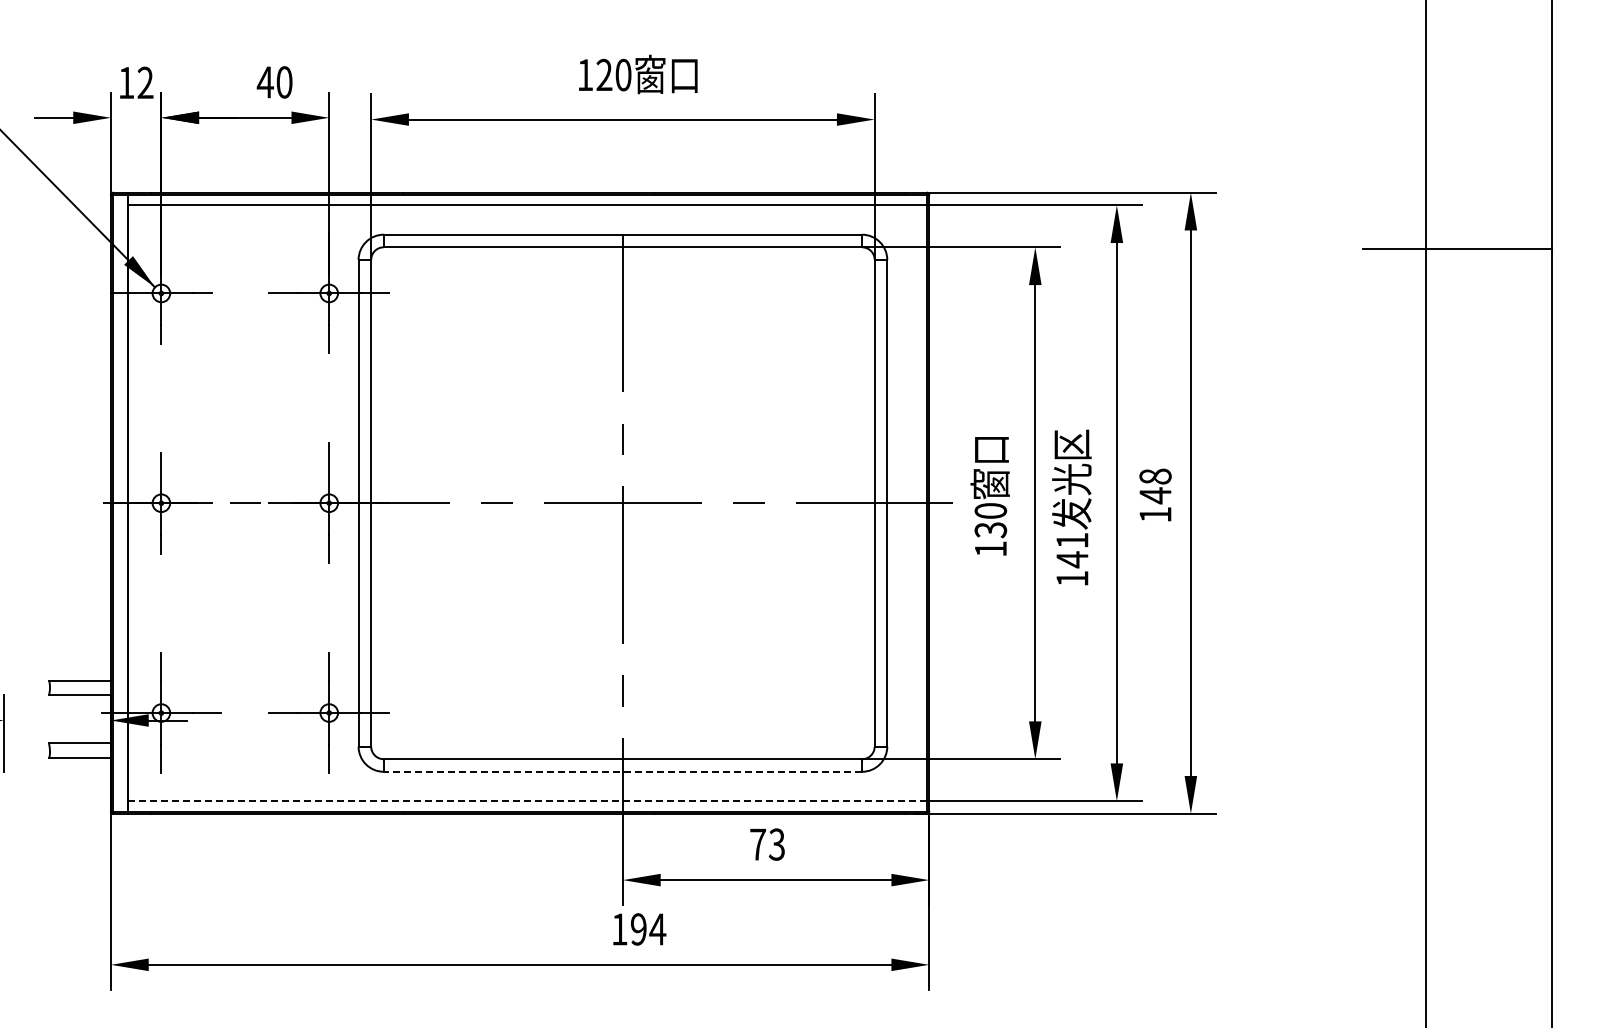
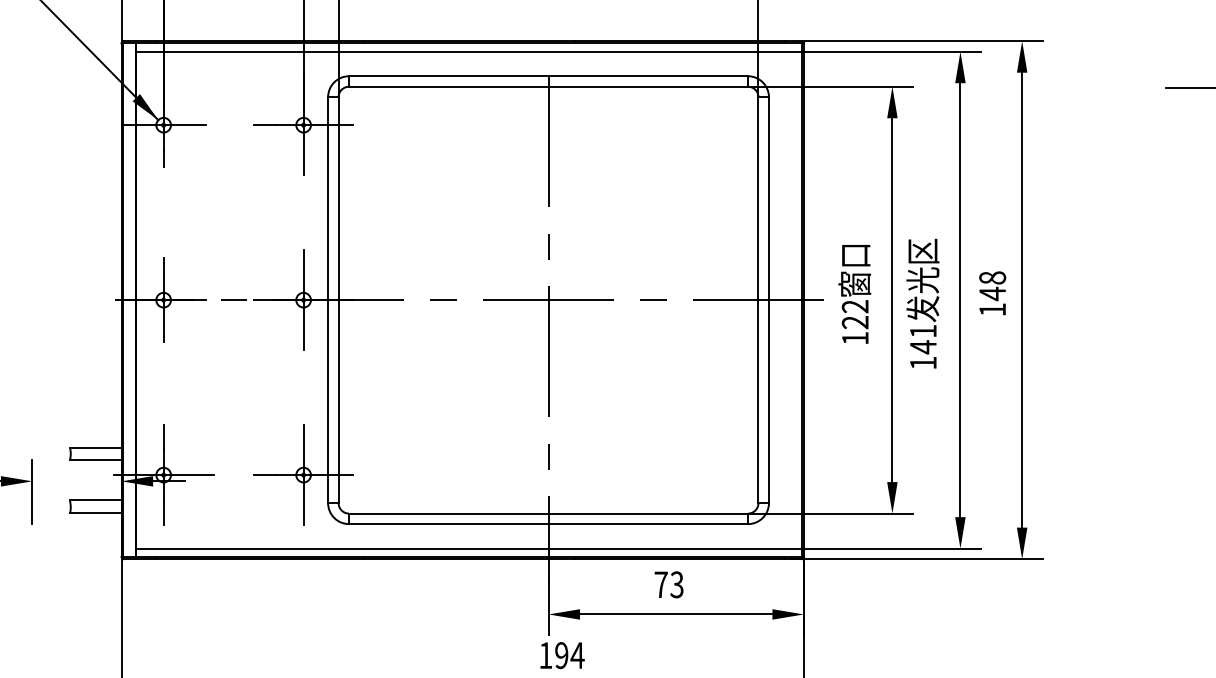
text: (990, 520) -> (855, 314), 130 -> 122
line: (622, 771) -> (548, 523), dashed -> solid
line: (527, 801) -> (468, 548), dashed -> solid

